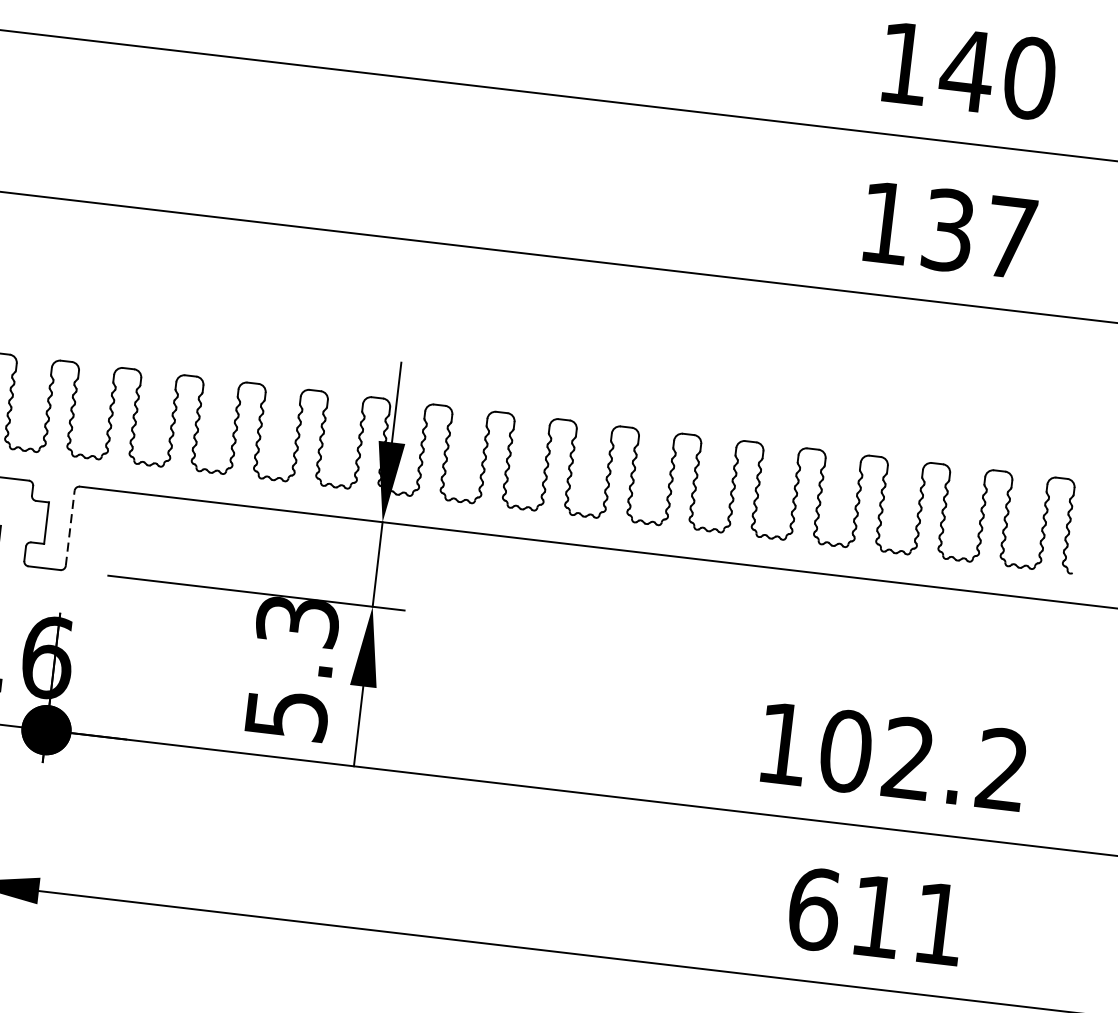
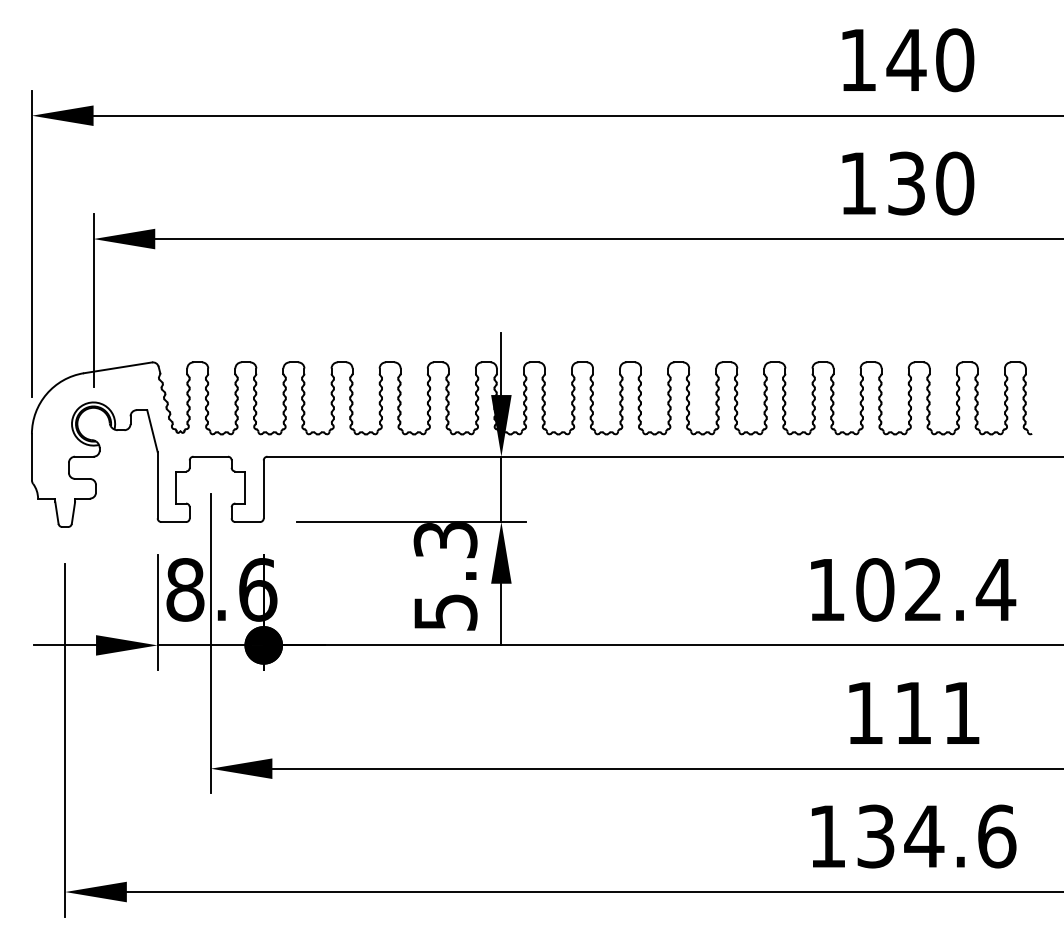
text: (1011, 237) -> (955, 183), 137 -> 130
line: (69, 528) -> (263, 489), dashed -> solid
text: (1001, 769) -> (995, 589), 102.2 -> 102.4
text: (814, 909) -> (865, 713), 611 -> 111

